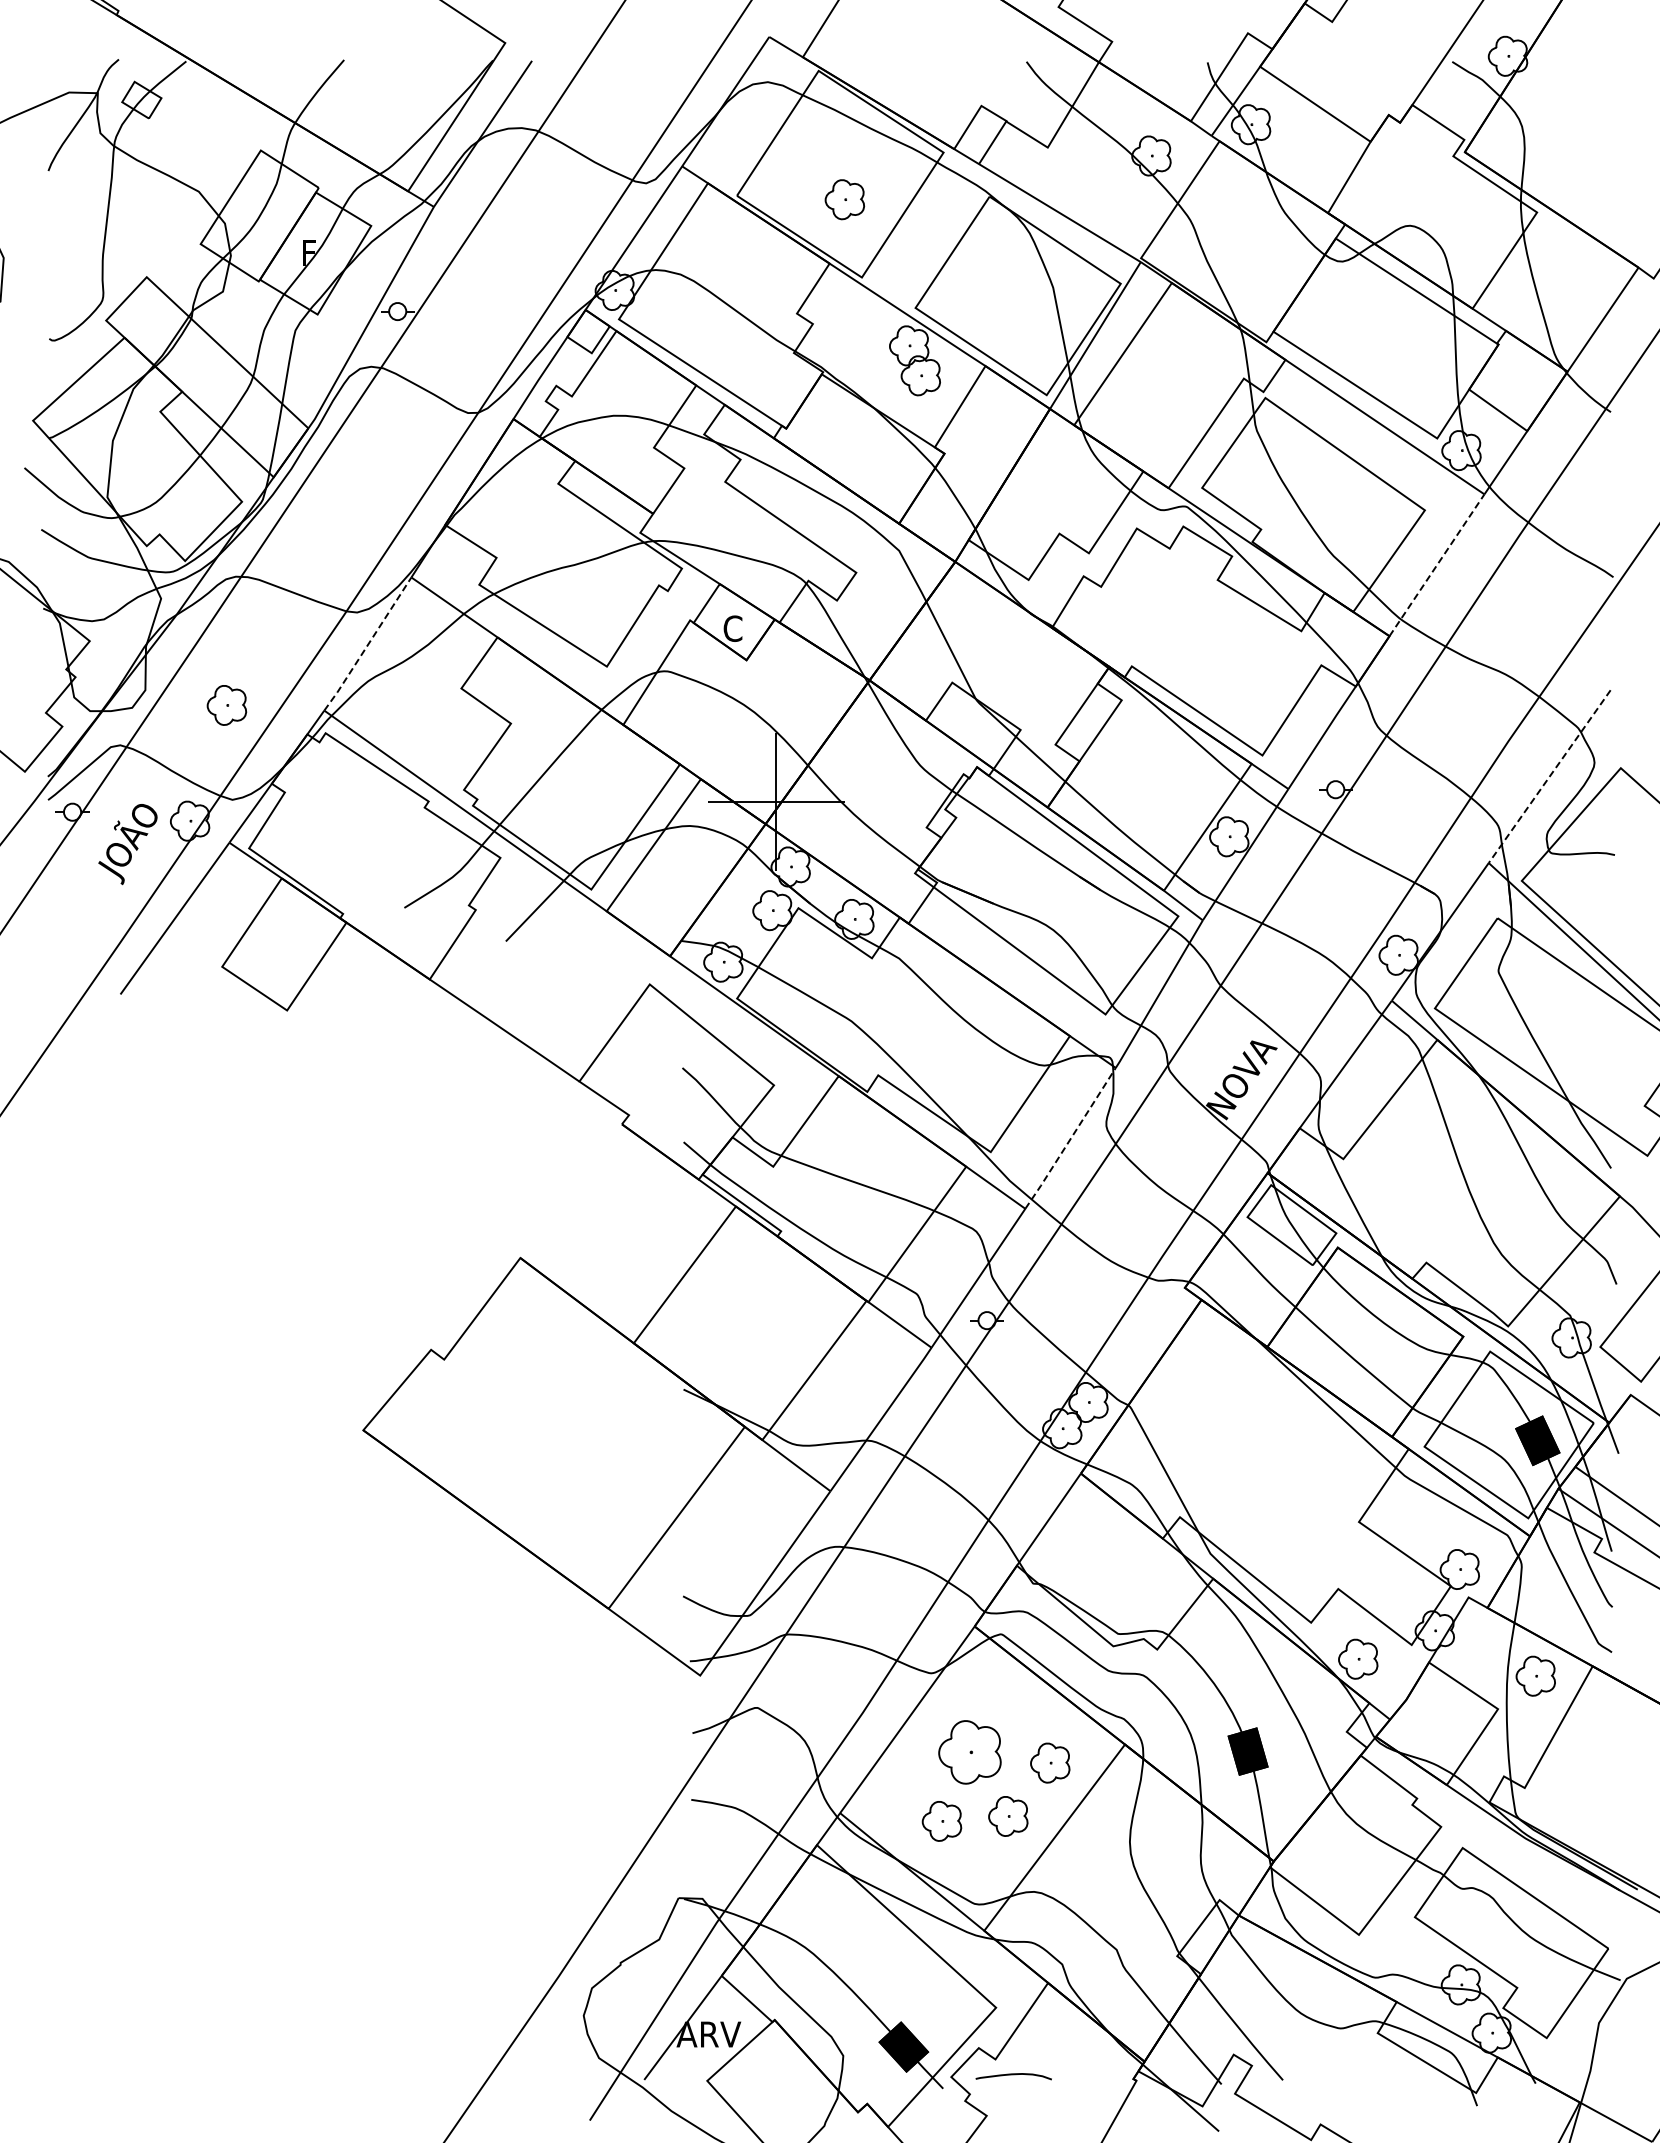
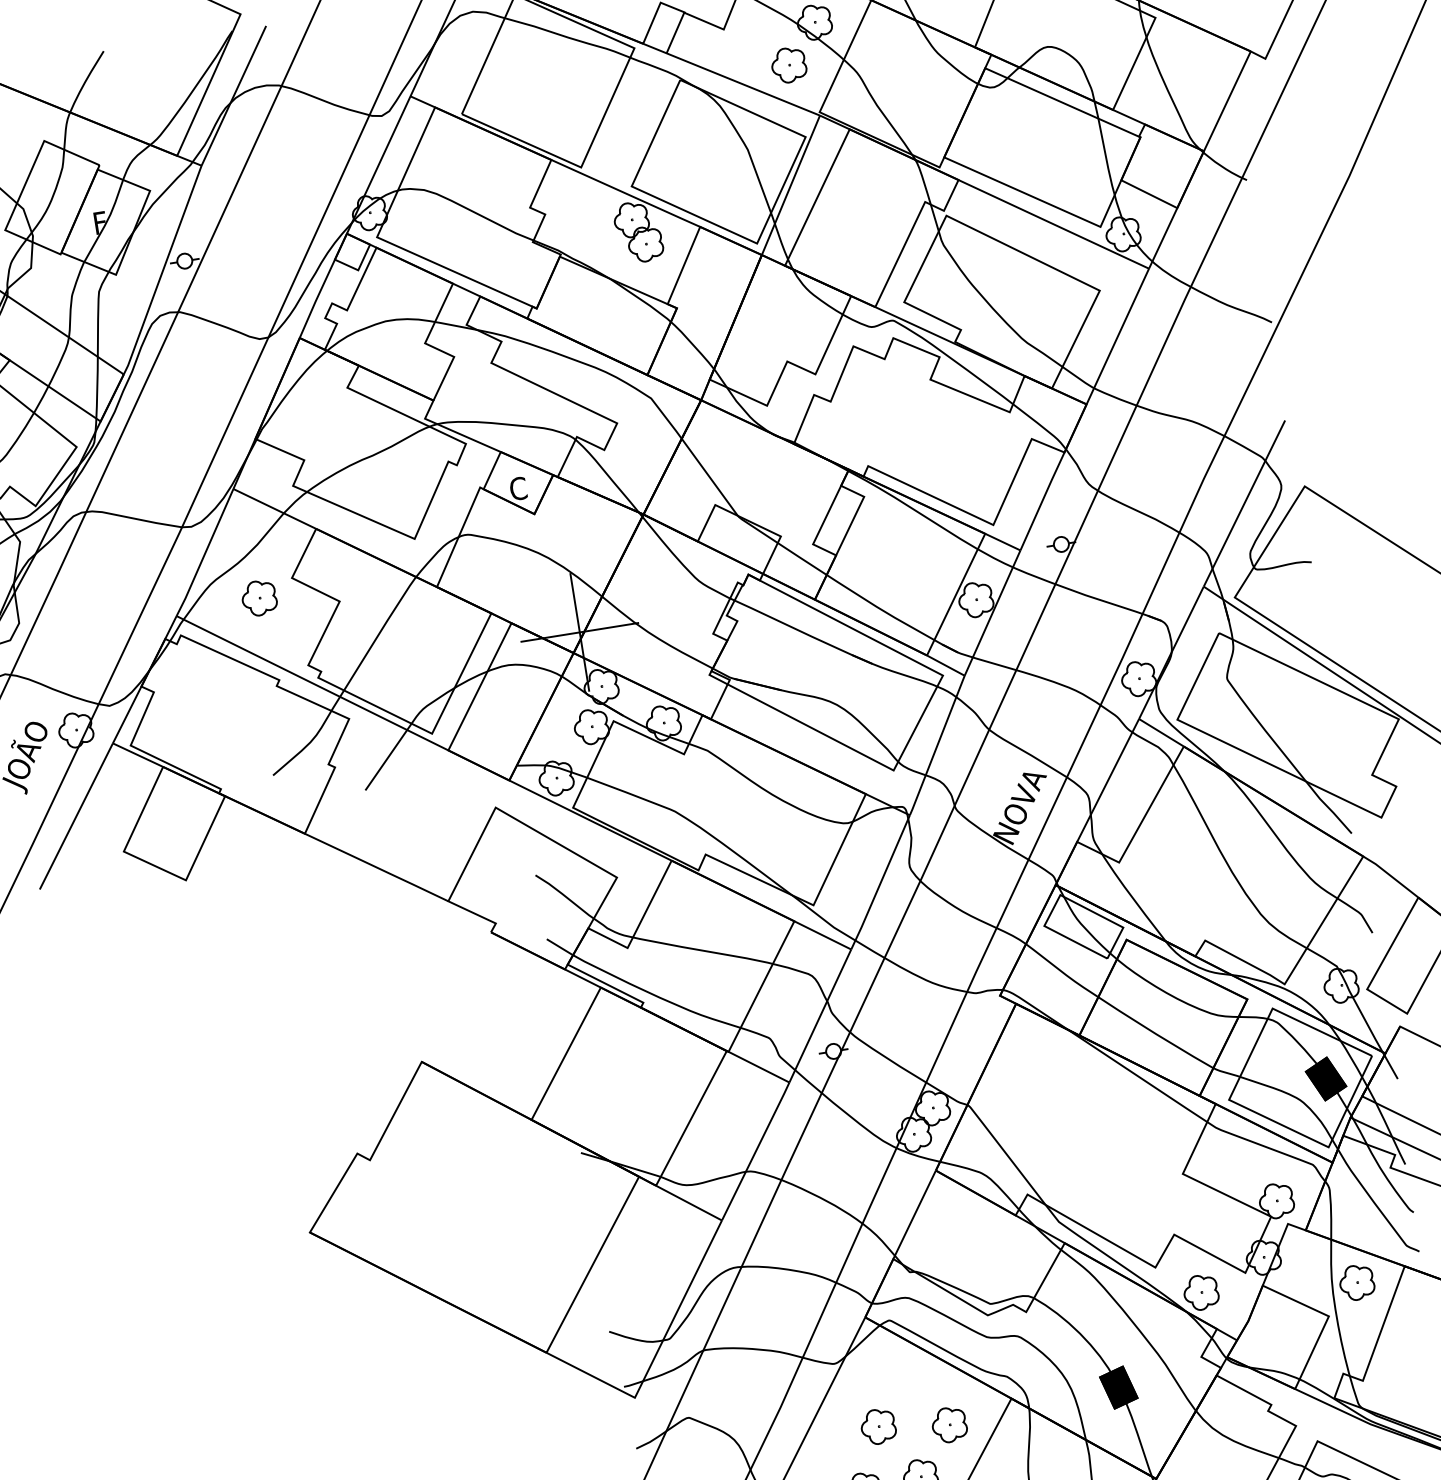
part: (844, 199) -> (788, 65), moved
line: (1437, 564) -> (1118, 335), dashed -> solid
line: (368, 644) -> (205, 552), dashed -> solid
part: (226, 705) -> (259, 598), moved
line: (1549, 776) -> (1244, 503), dashed -> solid
line: (1070, 1138) -> (880, 882), dashed -> solid
part: (969, 1751) -> (878, 1426), size x0.62

